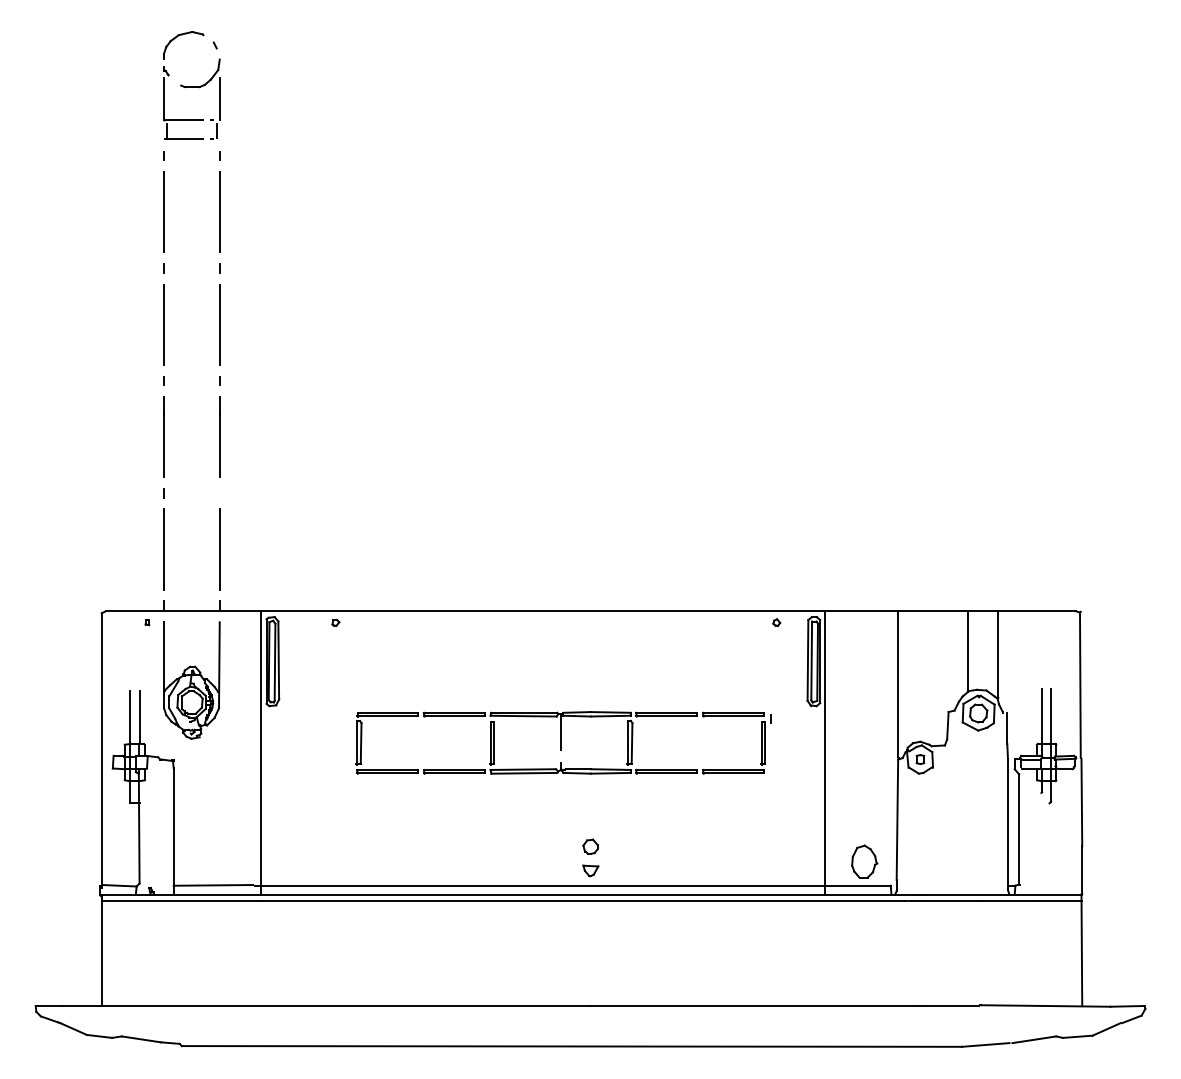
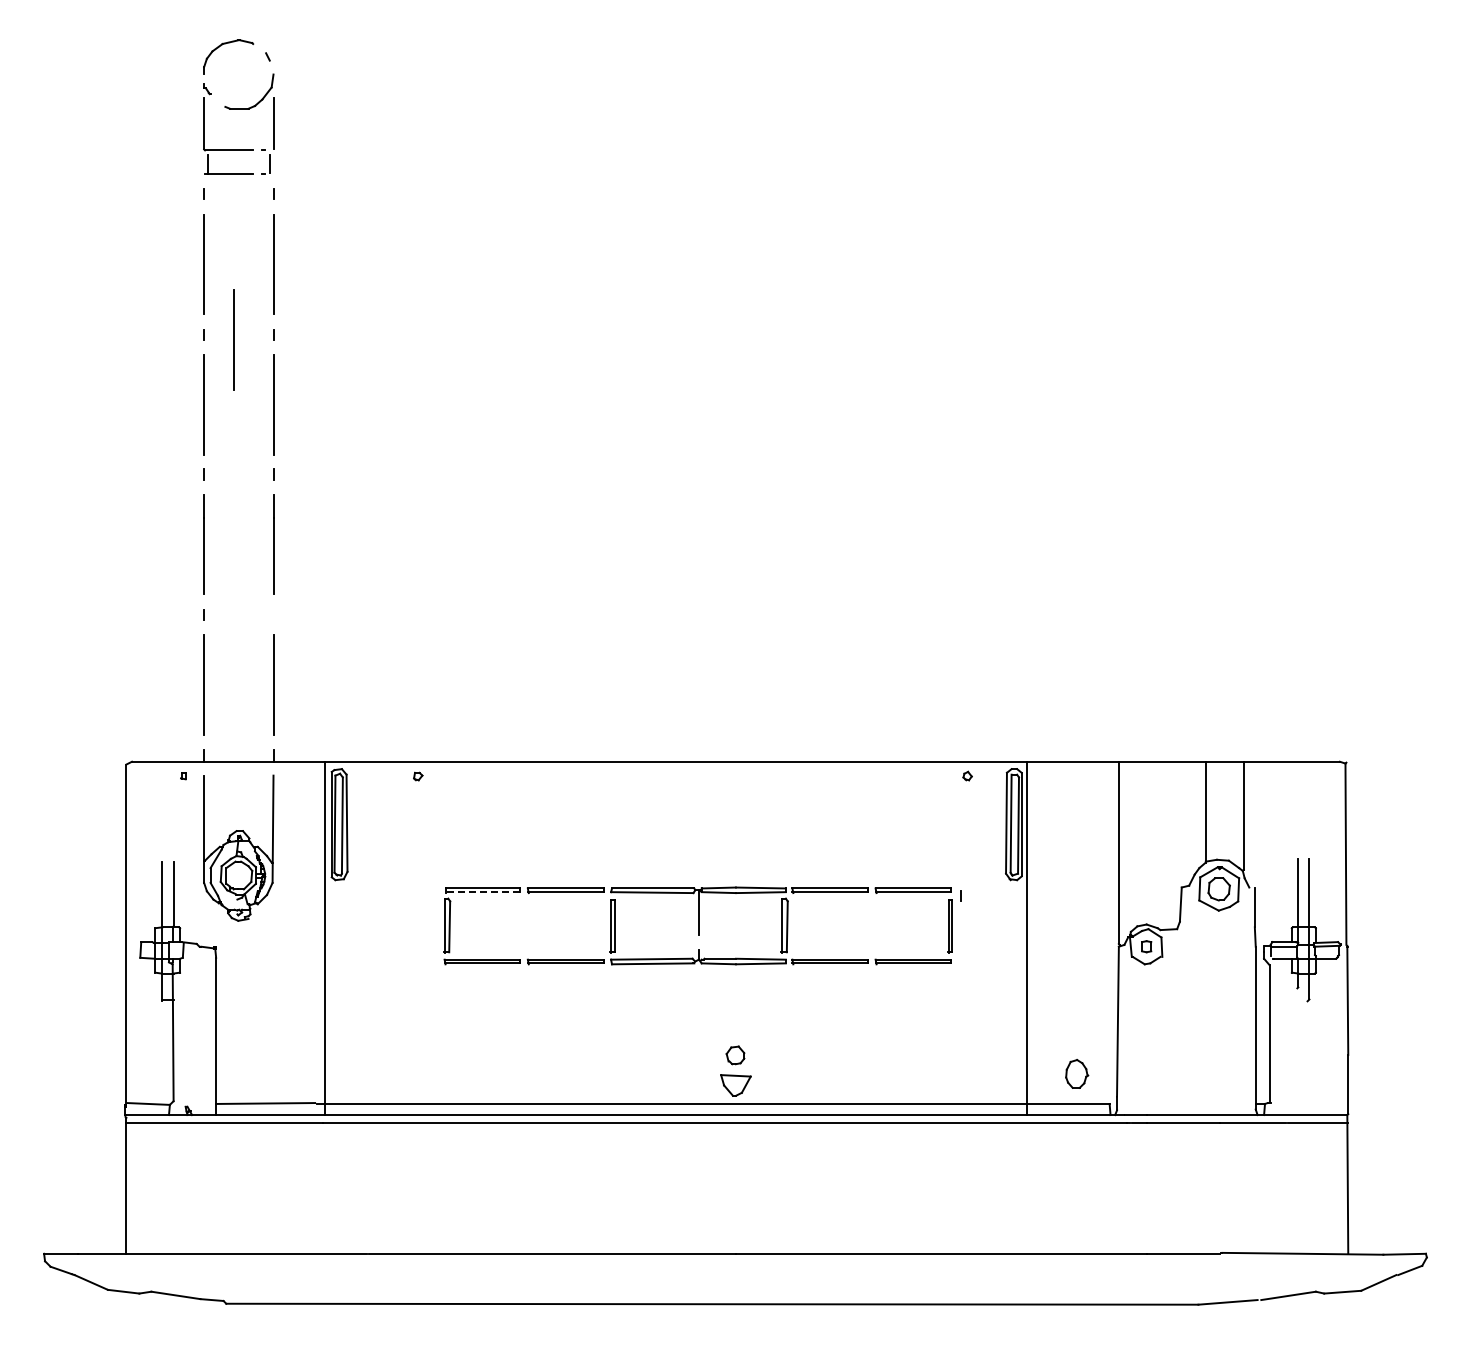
line: (187, 272) -> (233, 339), added
line: (387, 716) -> (482, 892), solid -> dashed
part: (864, 861) -> (1076, 1073), size x0.7
part: (590, 870) -> (735, 1085), size x1.6

